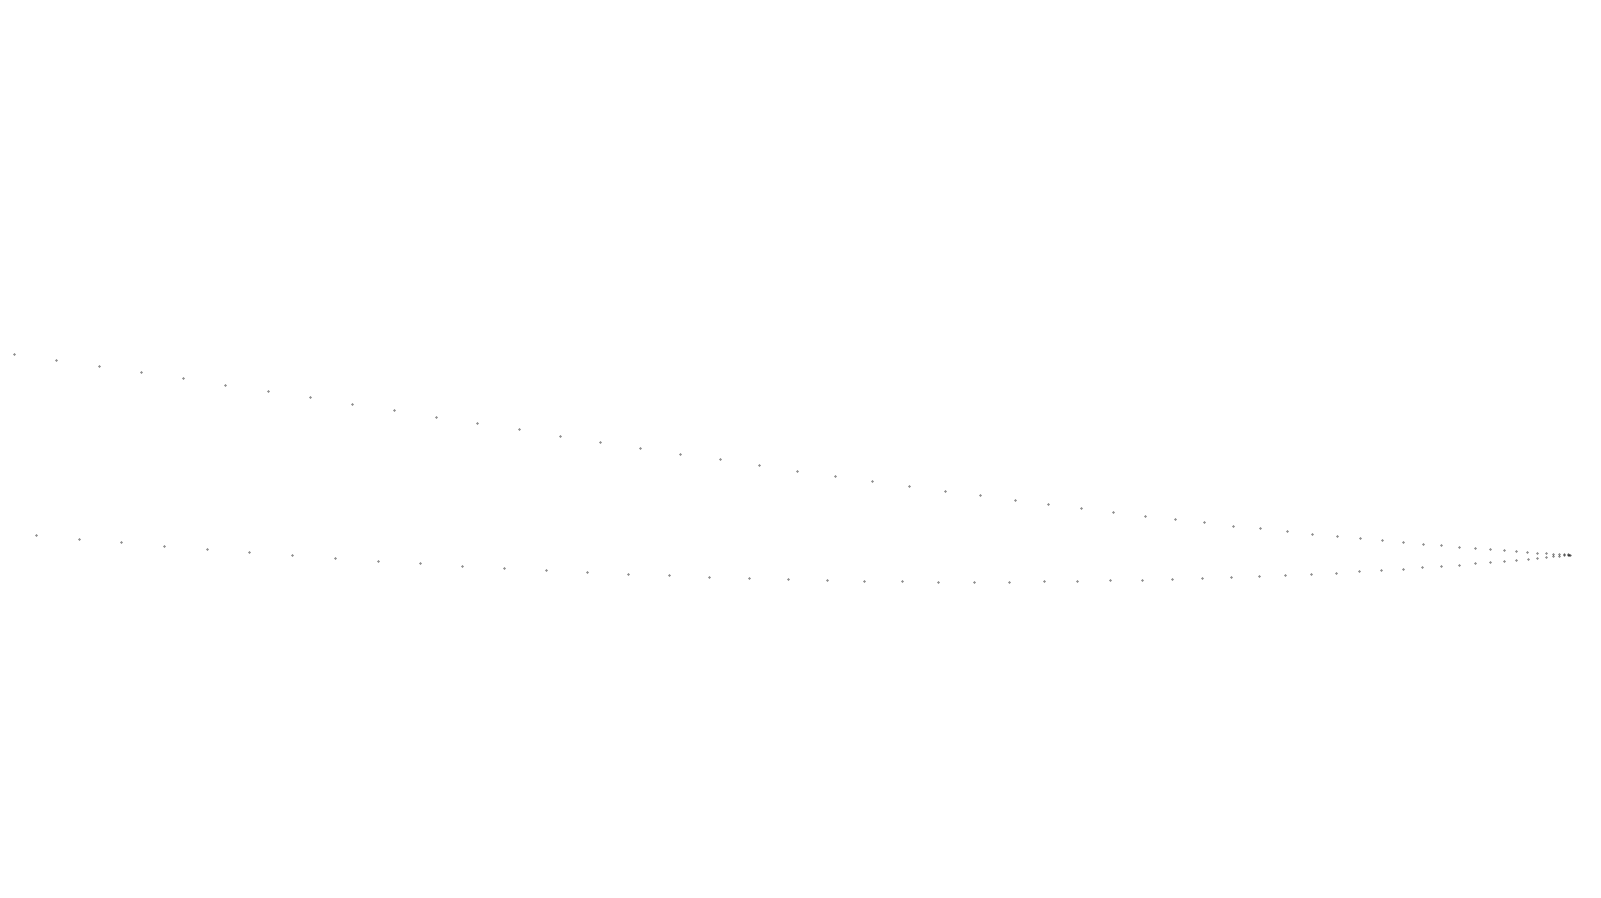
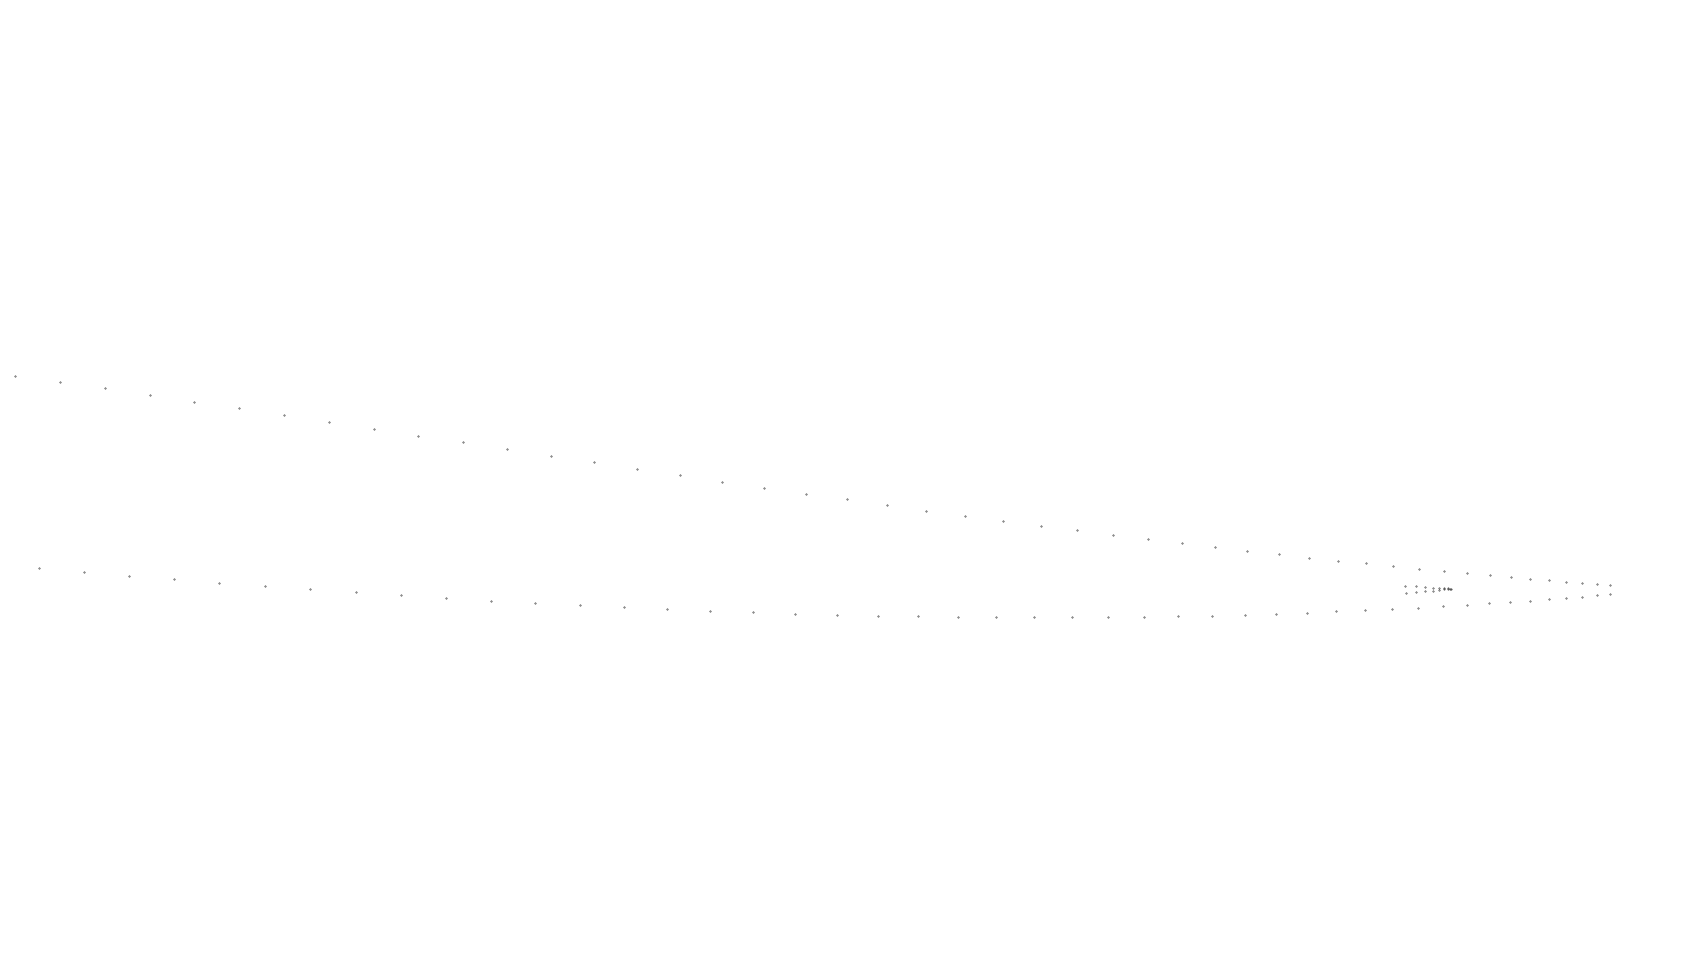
part: (1548, 555) -> (1427, 589), moved

